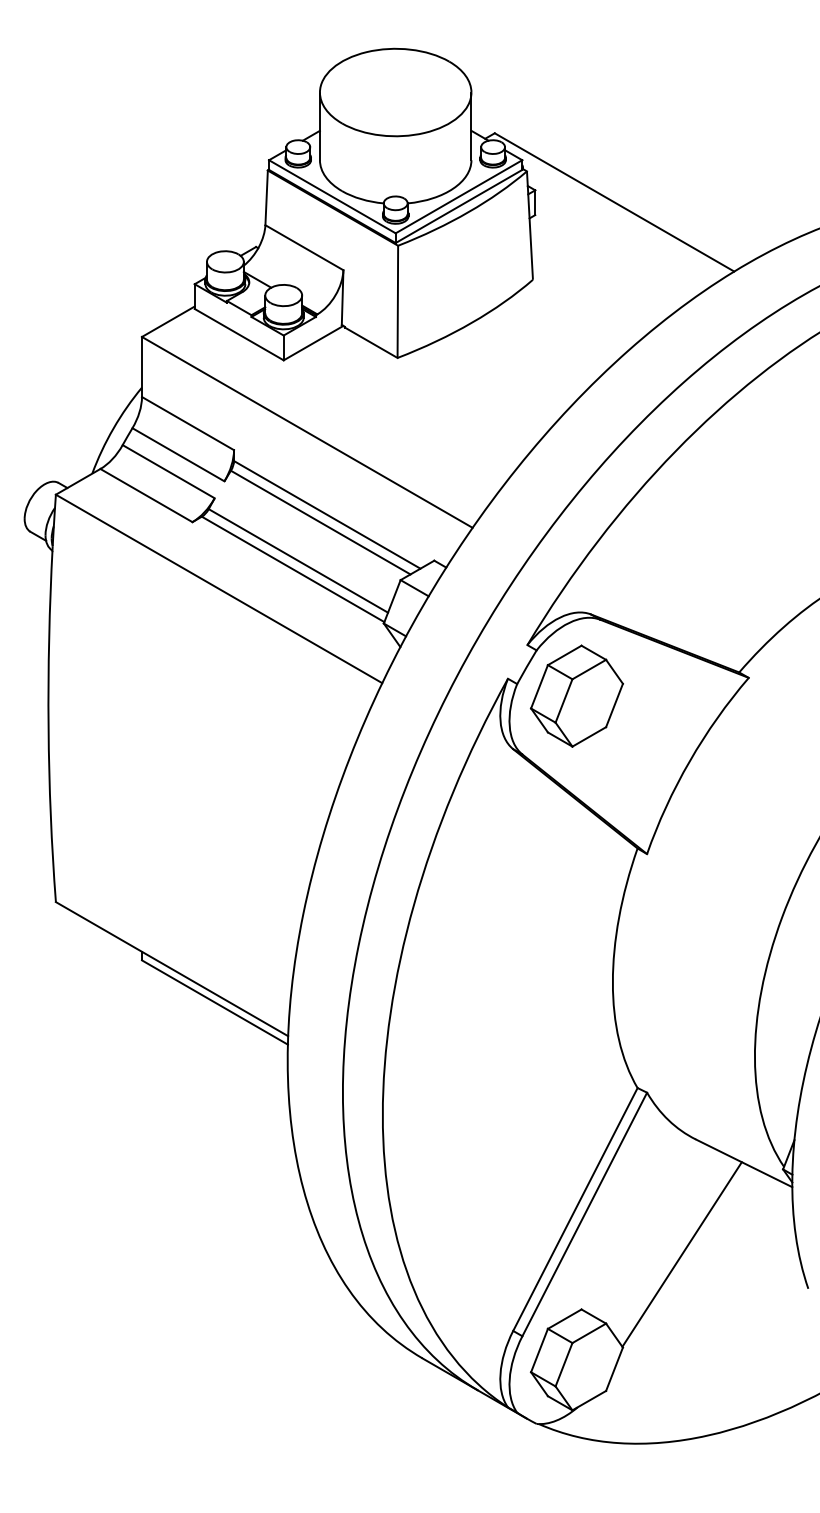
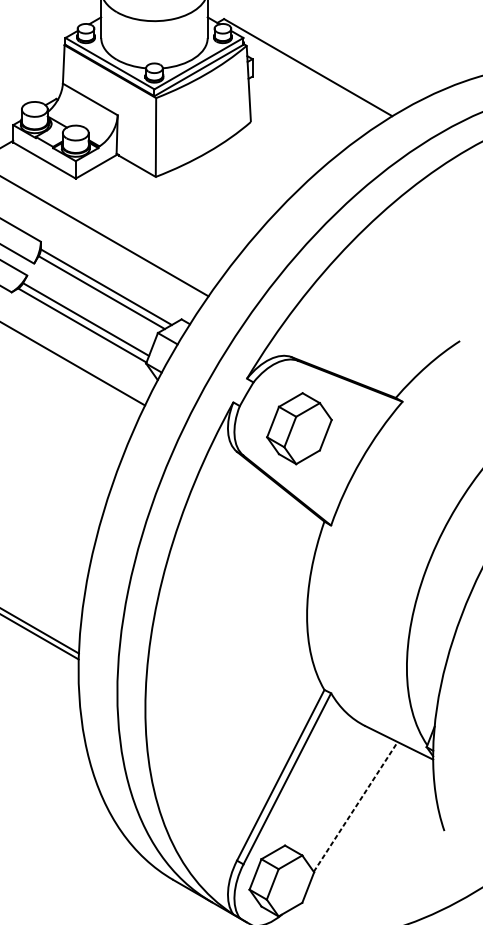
part: (576, 695) -> (299, 428), moved
line: (682, 1254) -> (356, 806), solid -> dashed

